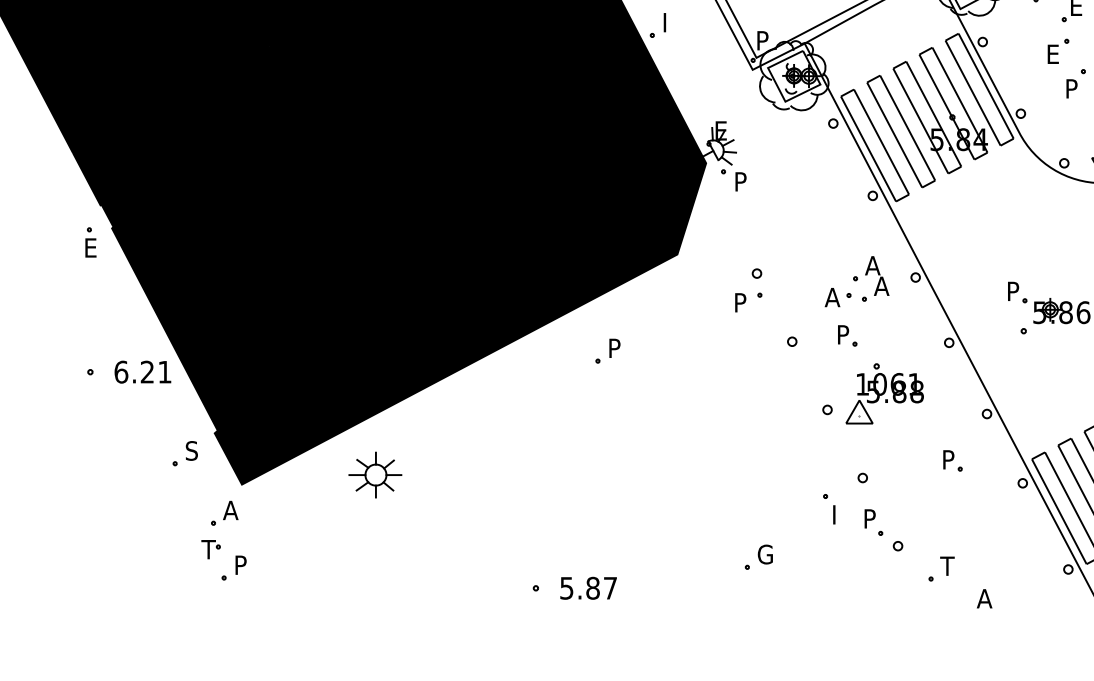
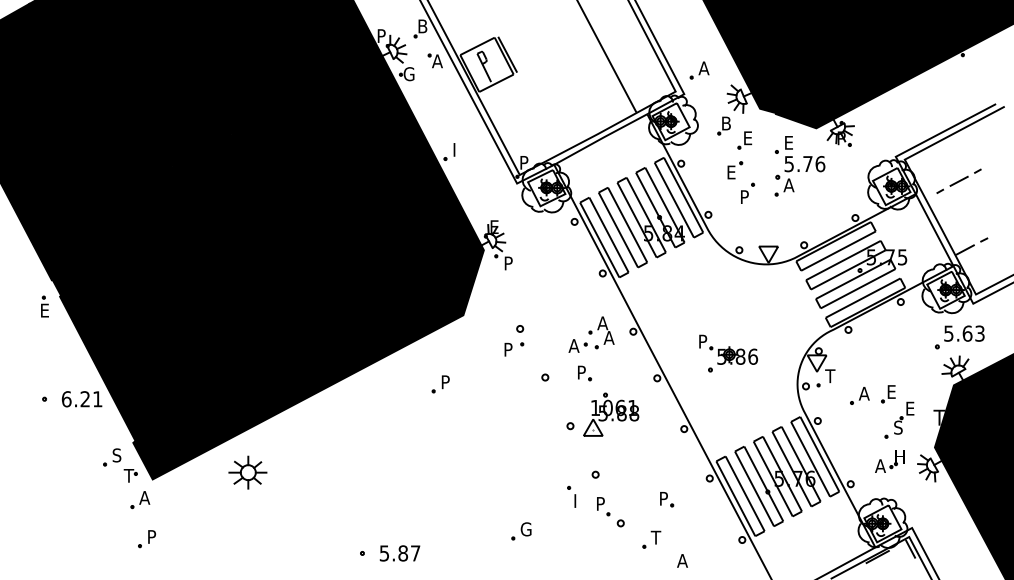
part: (607, 351) -> (440, 384), moved
part: (953, 460) -> (667, 499), moved
part: (210, 549) -> (130, 475), moved

